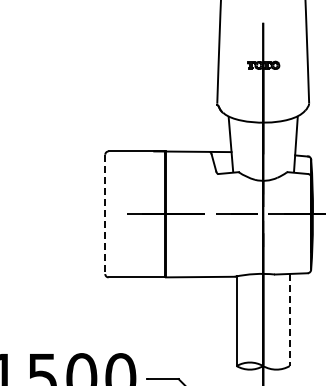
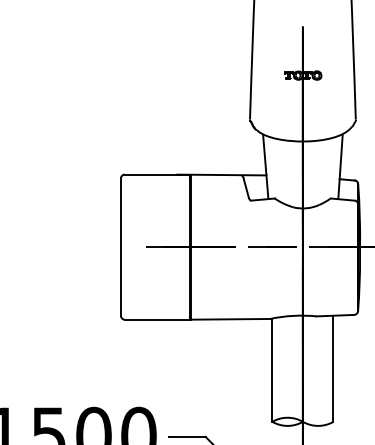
line: (105, 214) -> (121, 247), dashed -> solid
line: (289, 320) -> (333, 369), dashed -> solid

